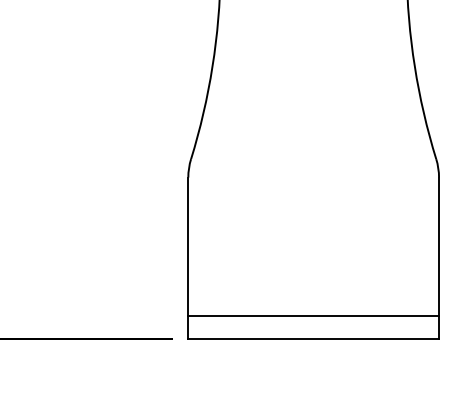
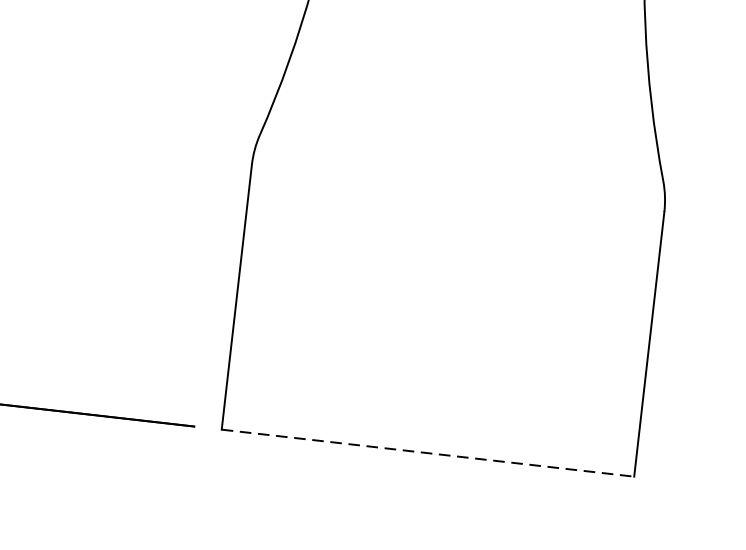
line: (313, 315) -> (432, 415), removed
line: (314, 338) -> (429, 453), solid -> dashed

